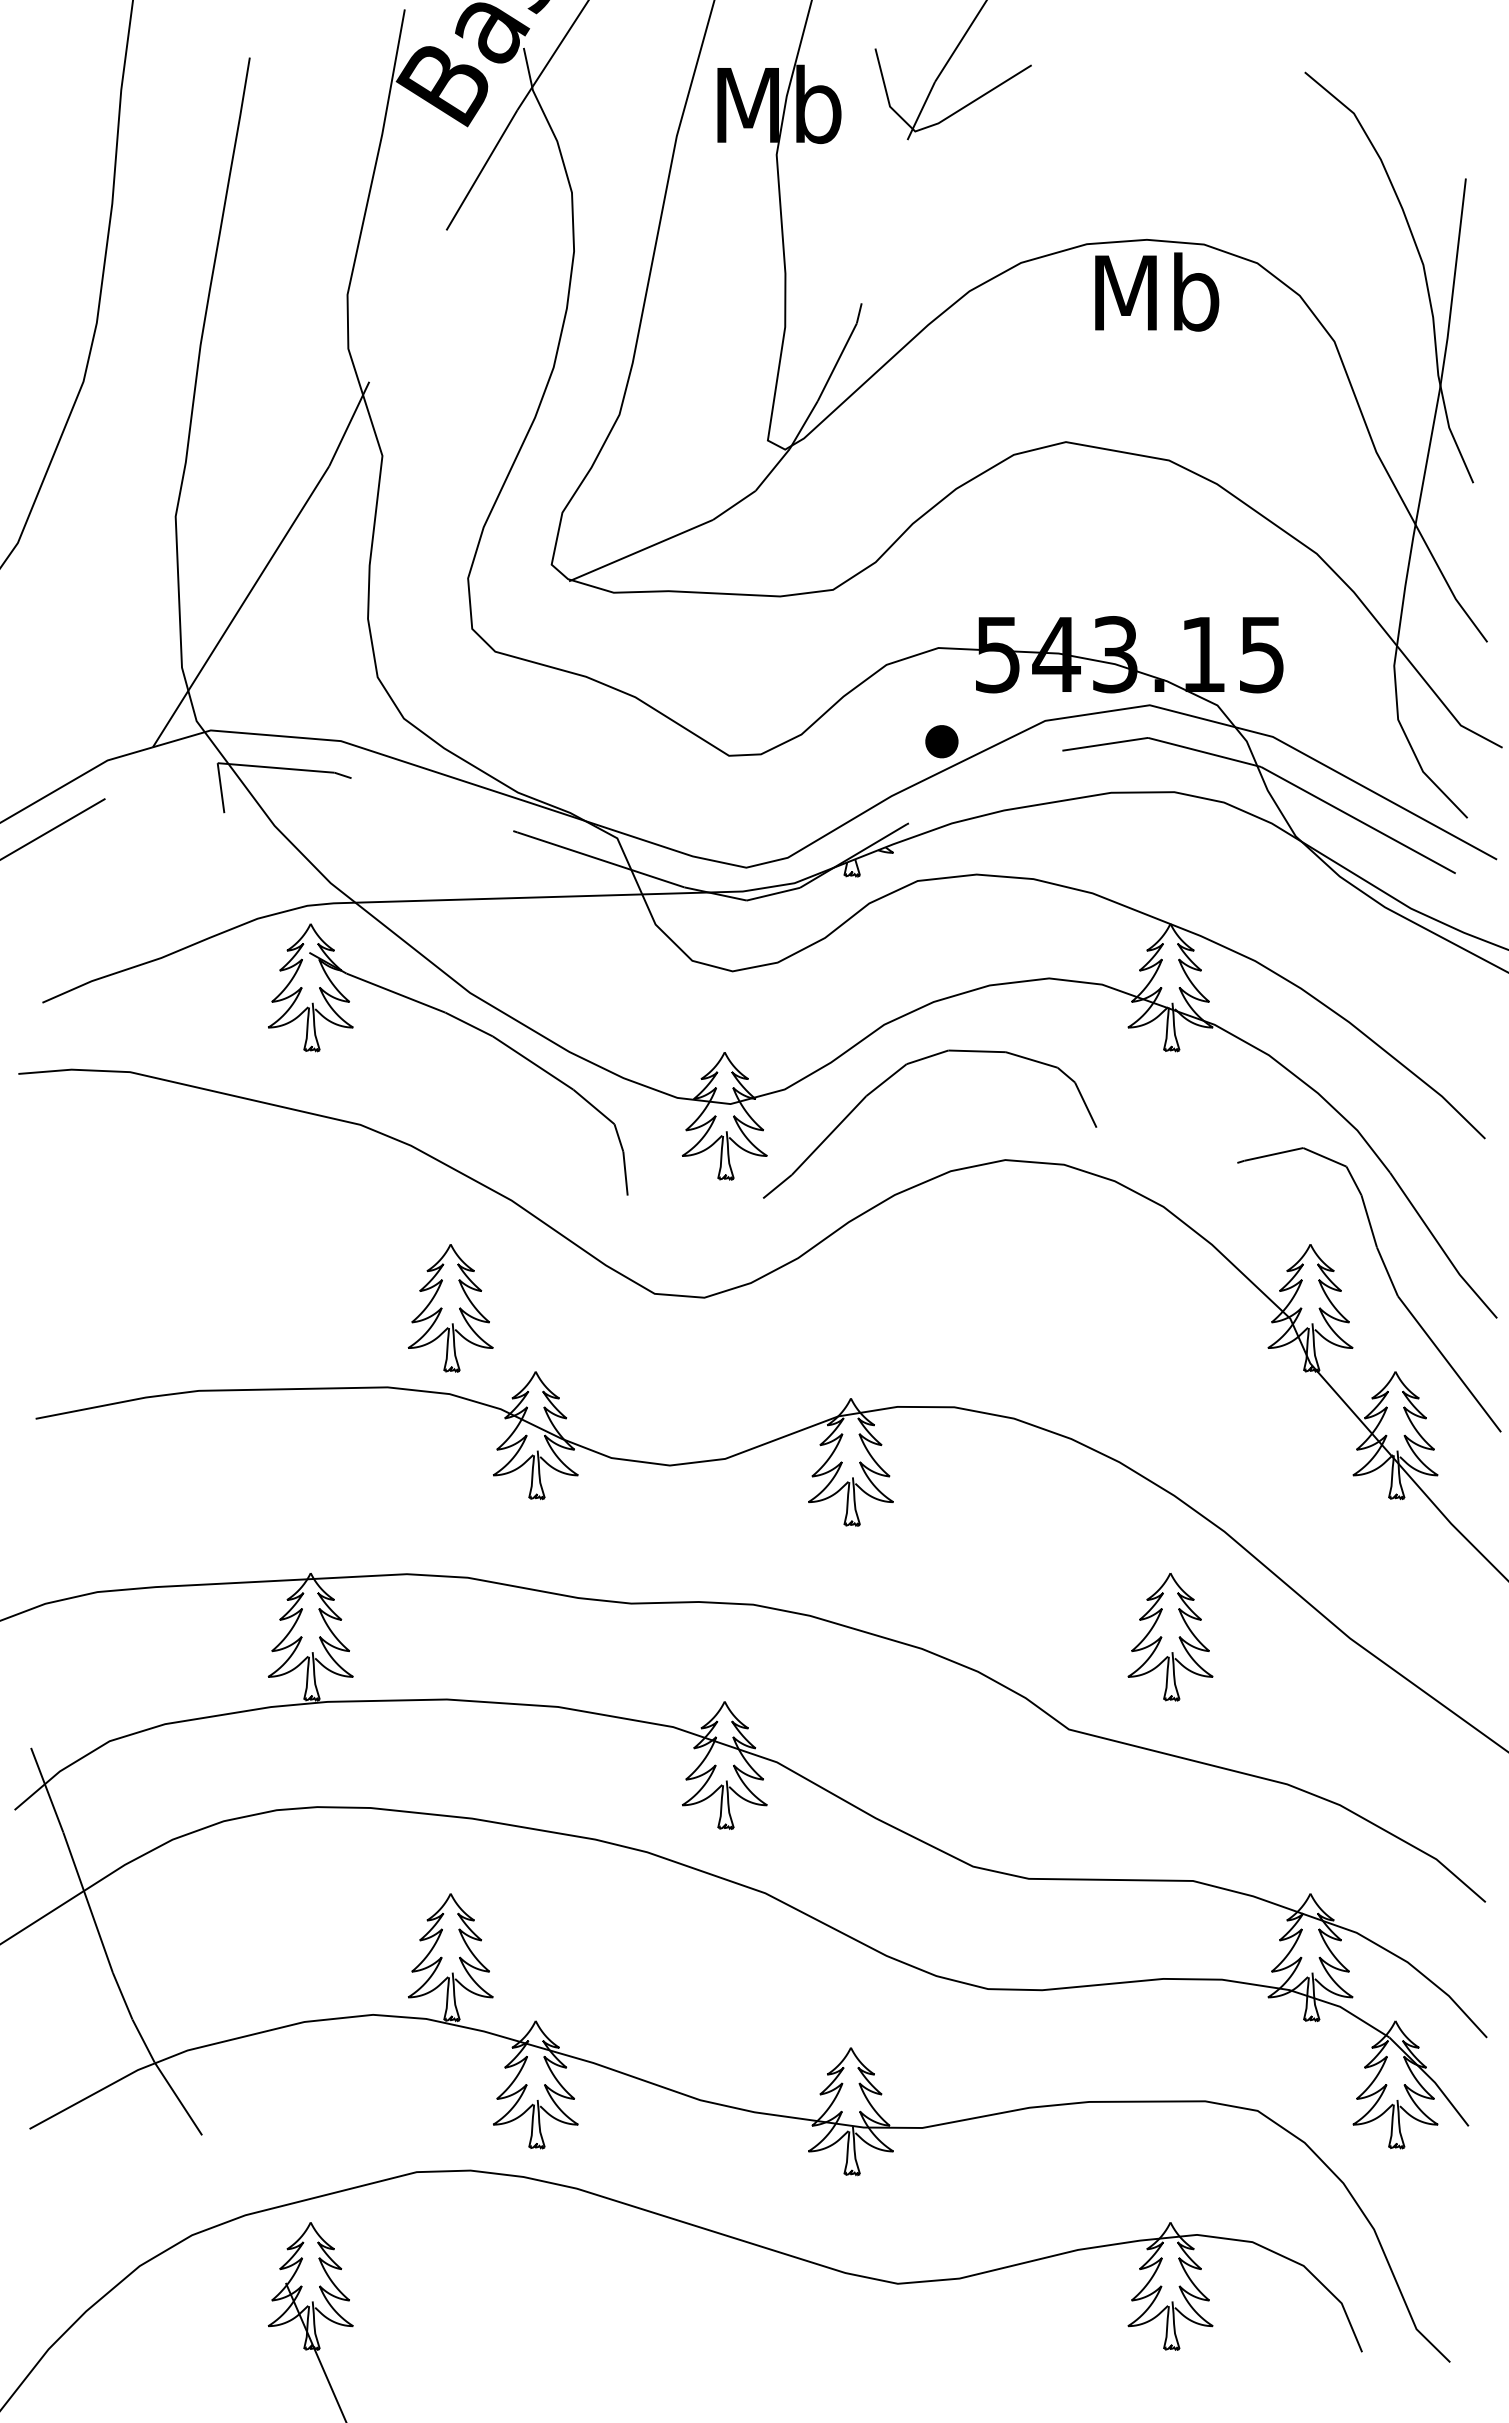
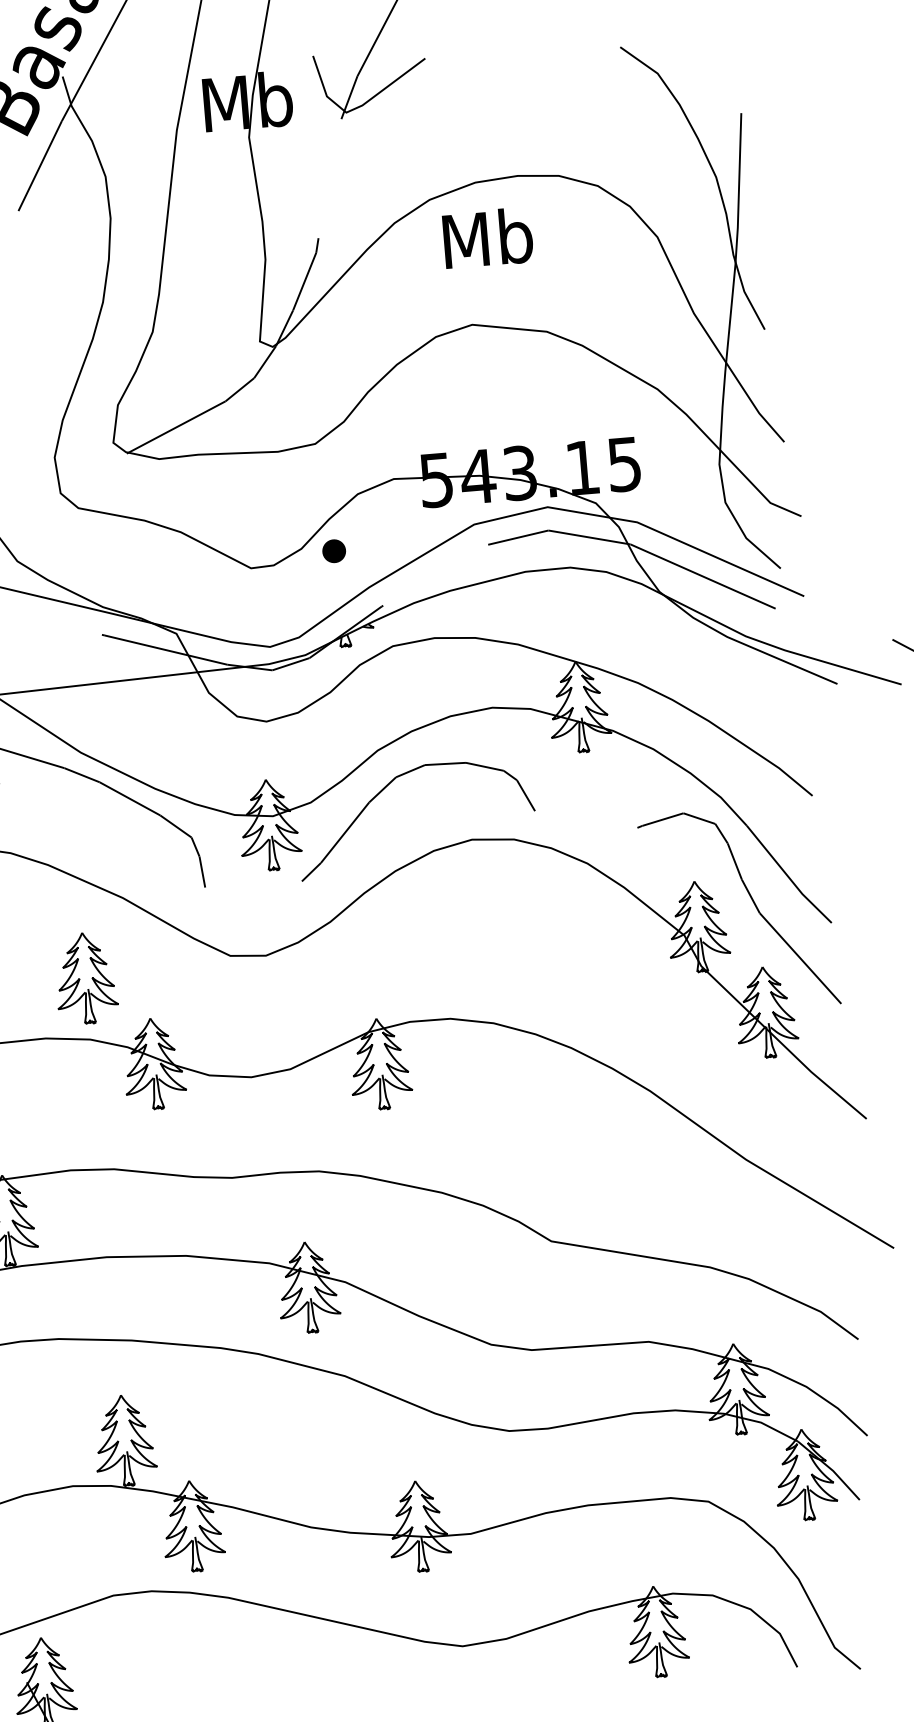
text: (1157, 291) -> (488, 237), moved
part: (941, 741) -> (333, 551), moved
part: (1170, 1637) -> (618, 1169), removed

